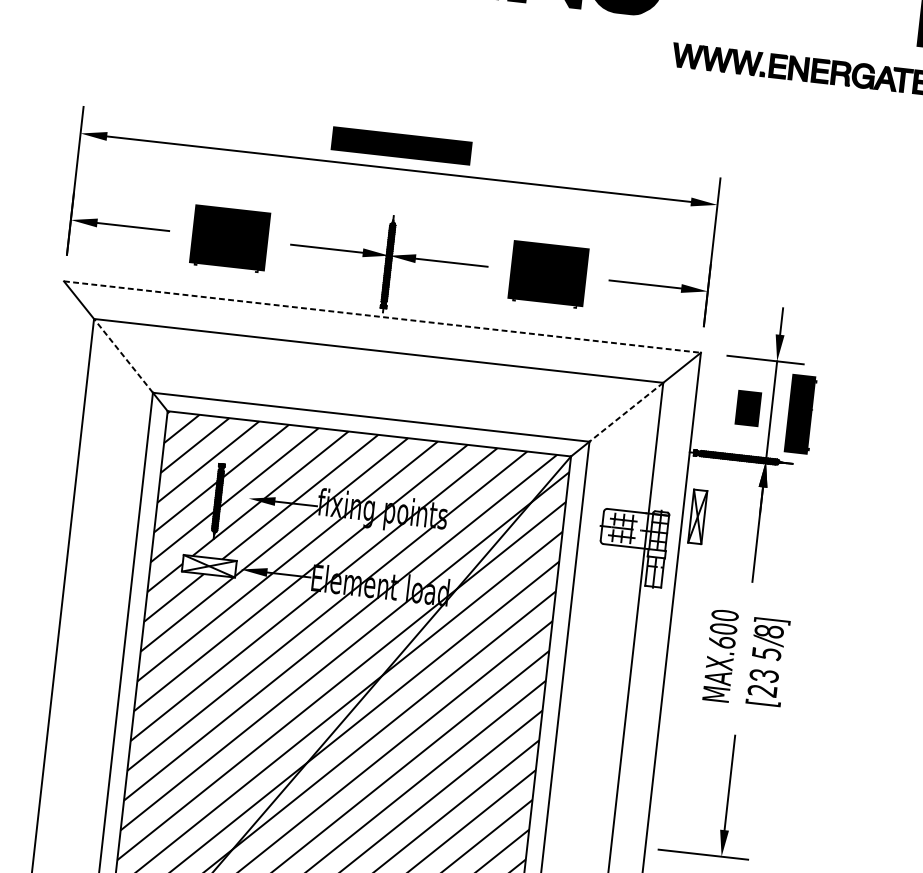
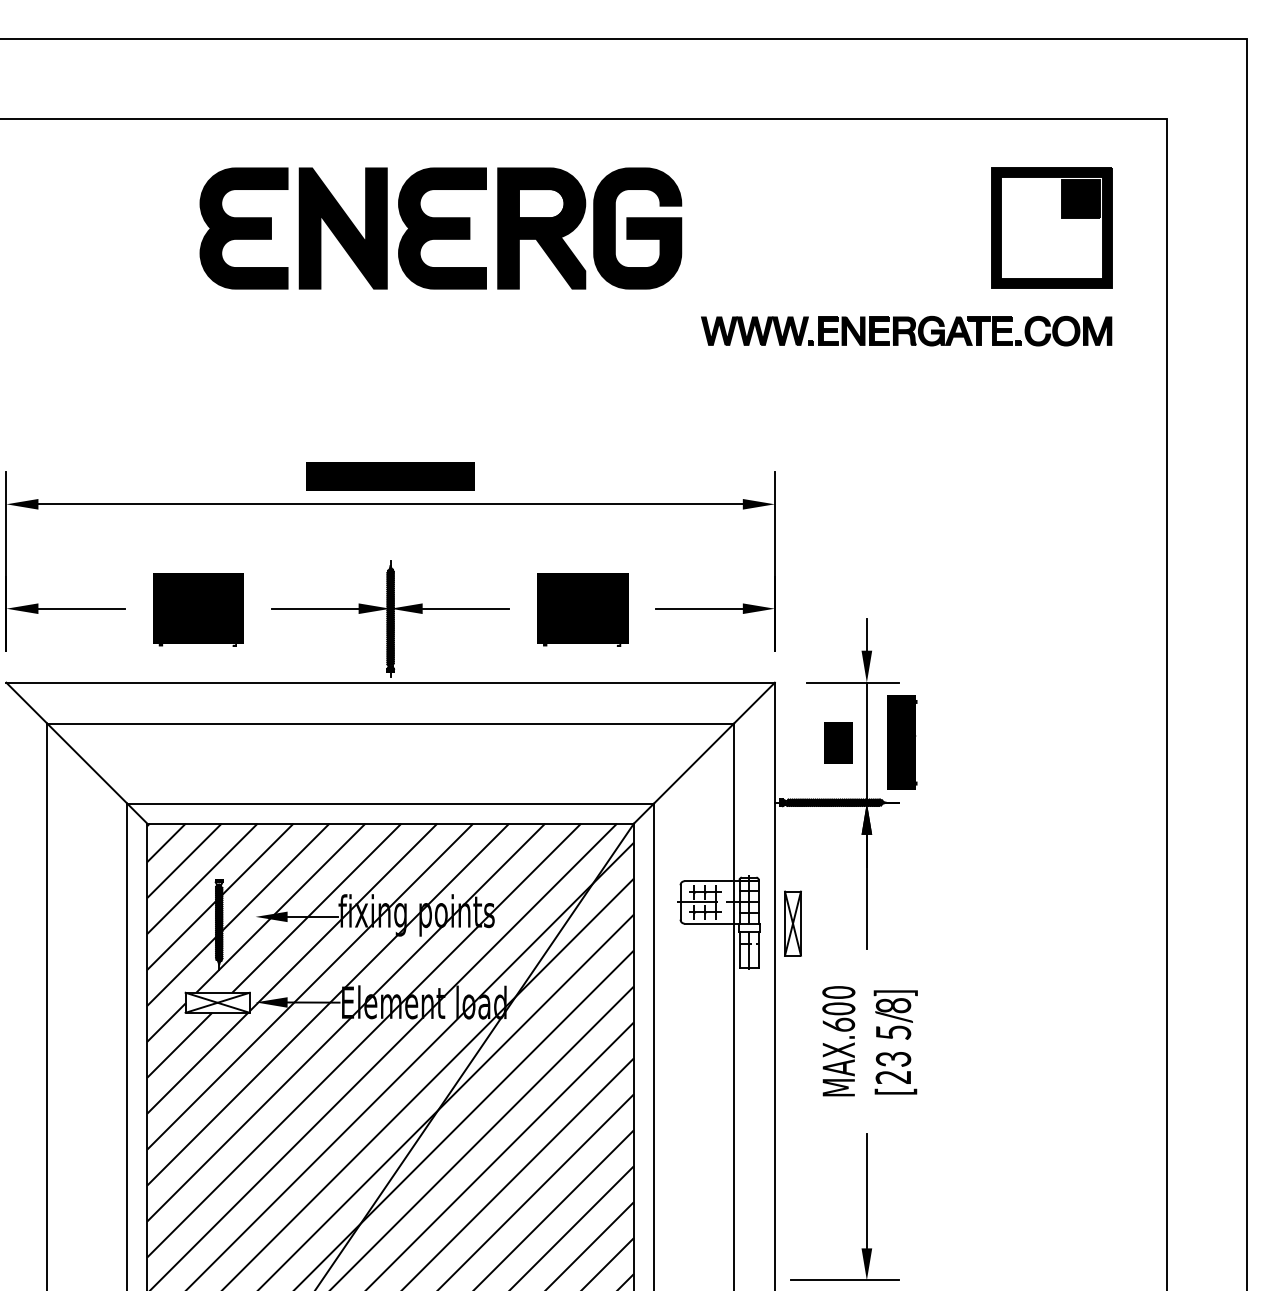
line: (383, 316) -> (391, 682), dashed -> solid
line: (123, 355) -> (87, 763), dashed -> solid
line: (626, 412) -> (694, 763), dashed -> solid
part: (697, 516) -> (792, 923), moved

